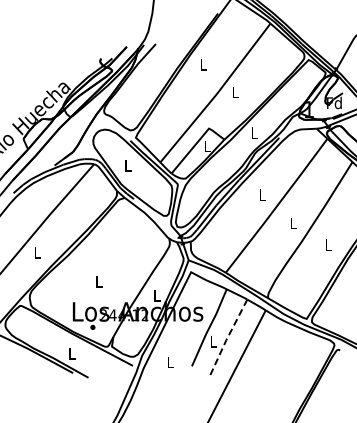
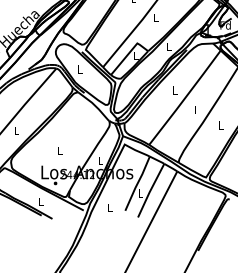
line: (227, 338) -> (150, 191), dashed -> solid

